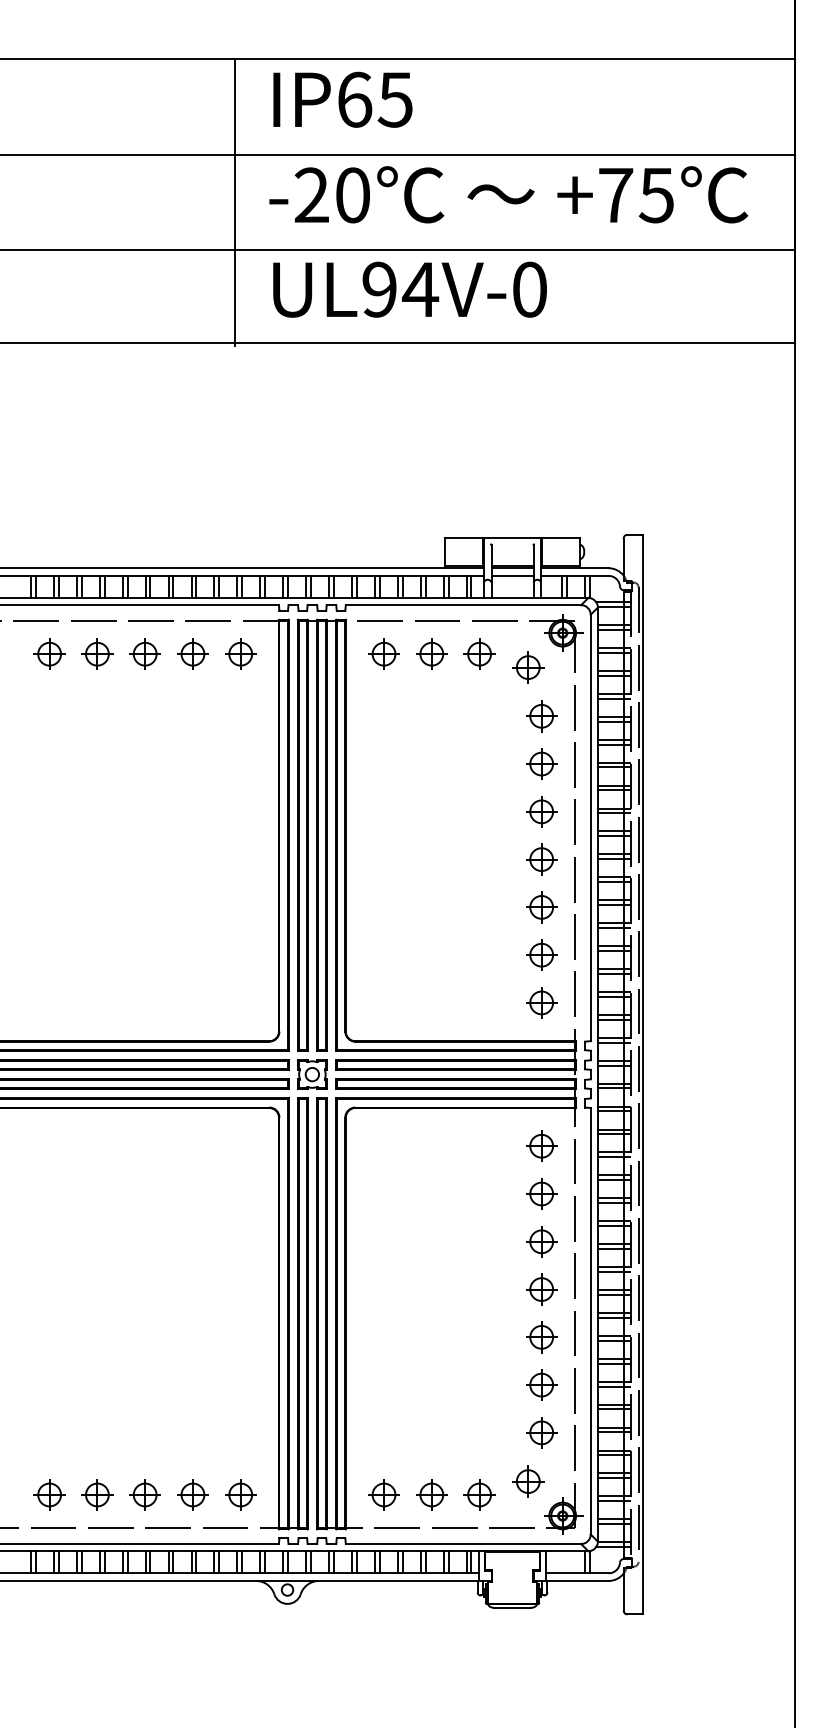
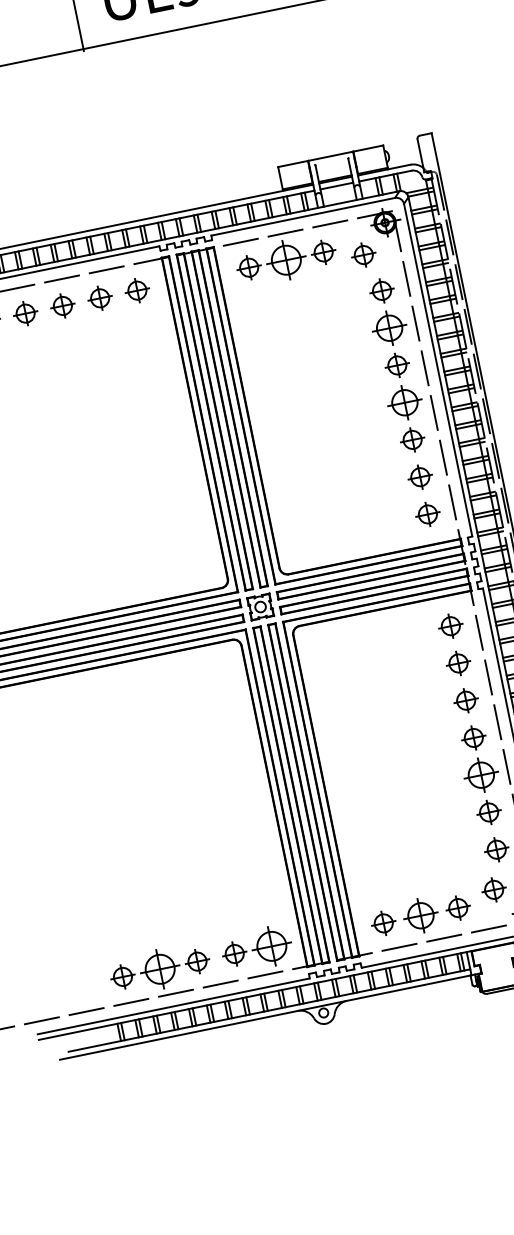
part: (431, 653) -> (286, 259), size x1.6
part: (541, 763) -> (389, 327), size x1.4
part: (541, 859) -> (404, 402), size x1.4
part: (541, 1337) -> (481, 775), size x1.4
part: (97, 1494) -> (160, 968), size x1.6
part: (240, 1494) -> (271, 946), size x1.6
part: (431, 1494) -> (420, 915), size x1.4

